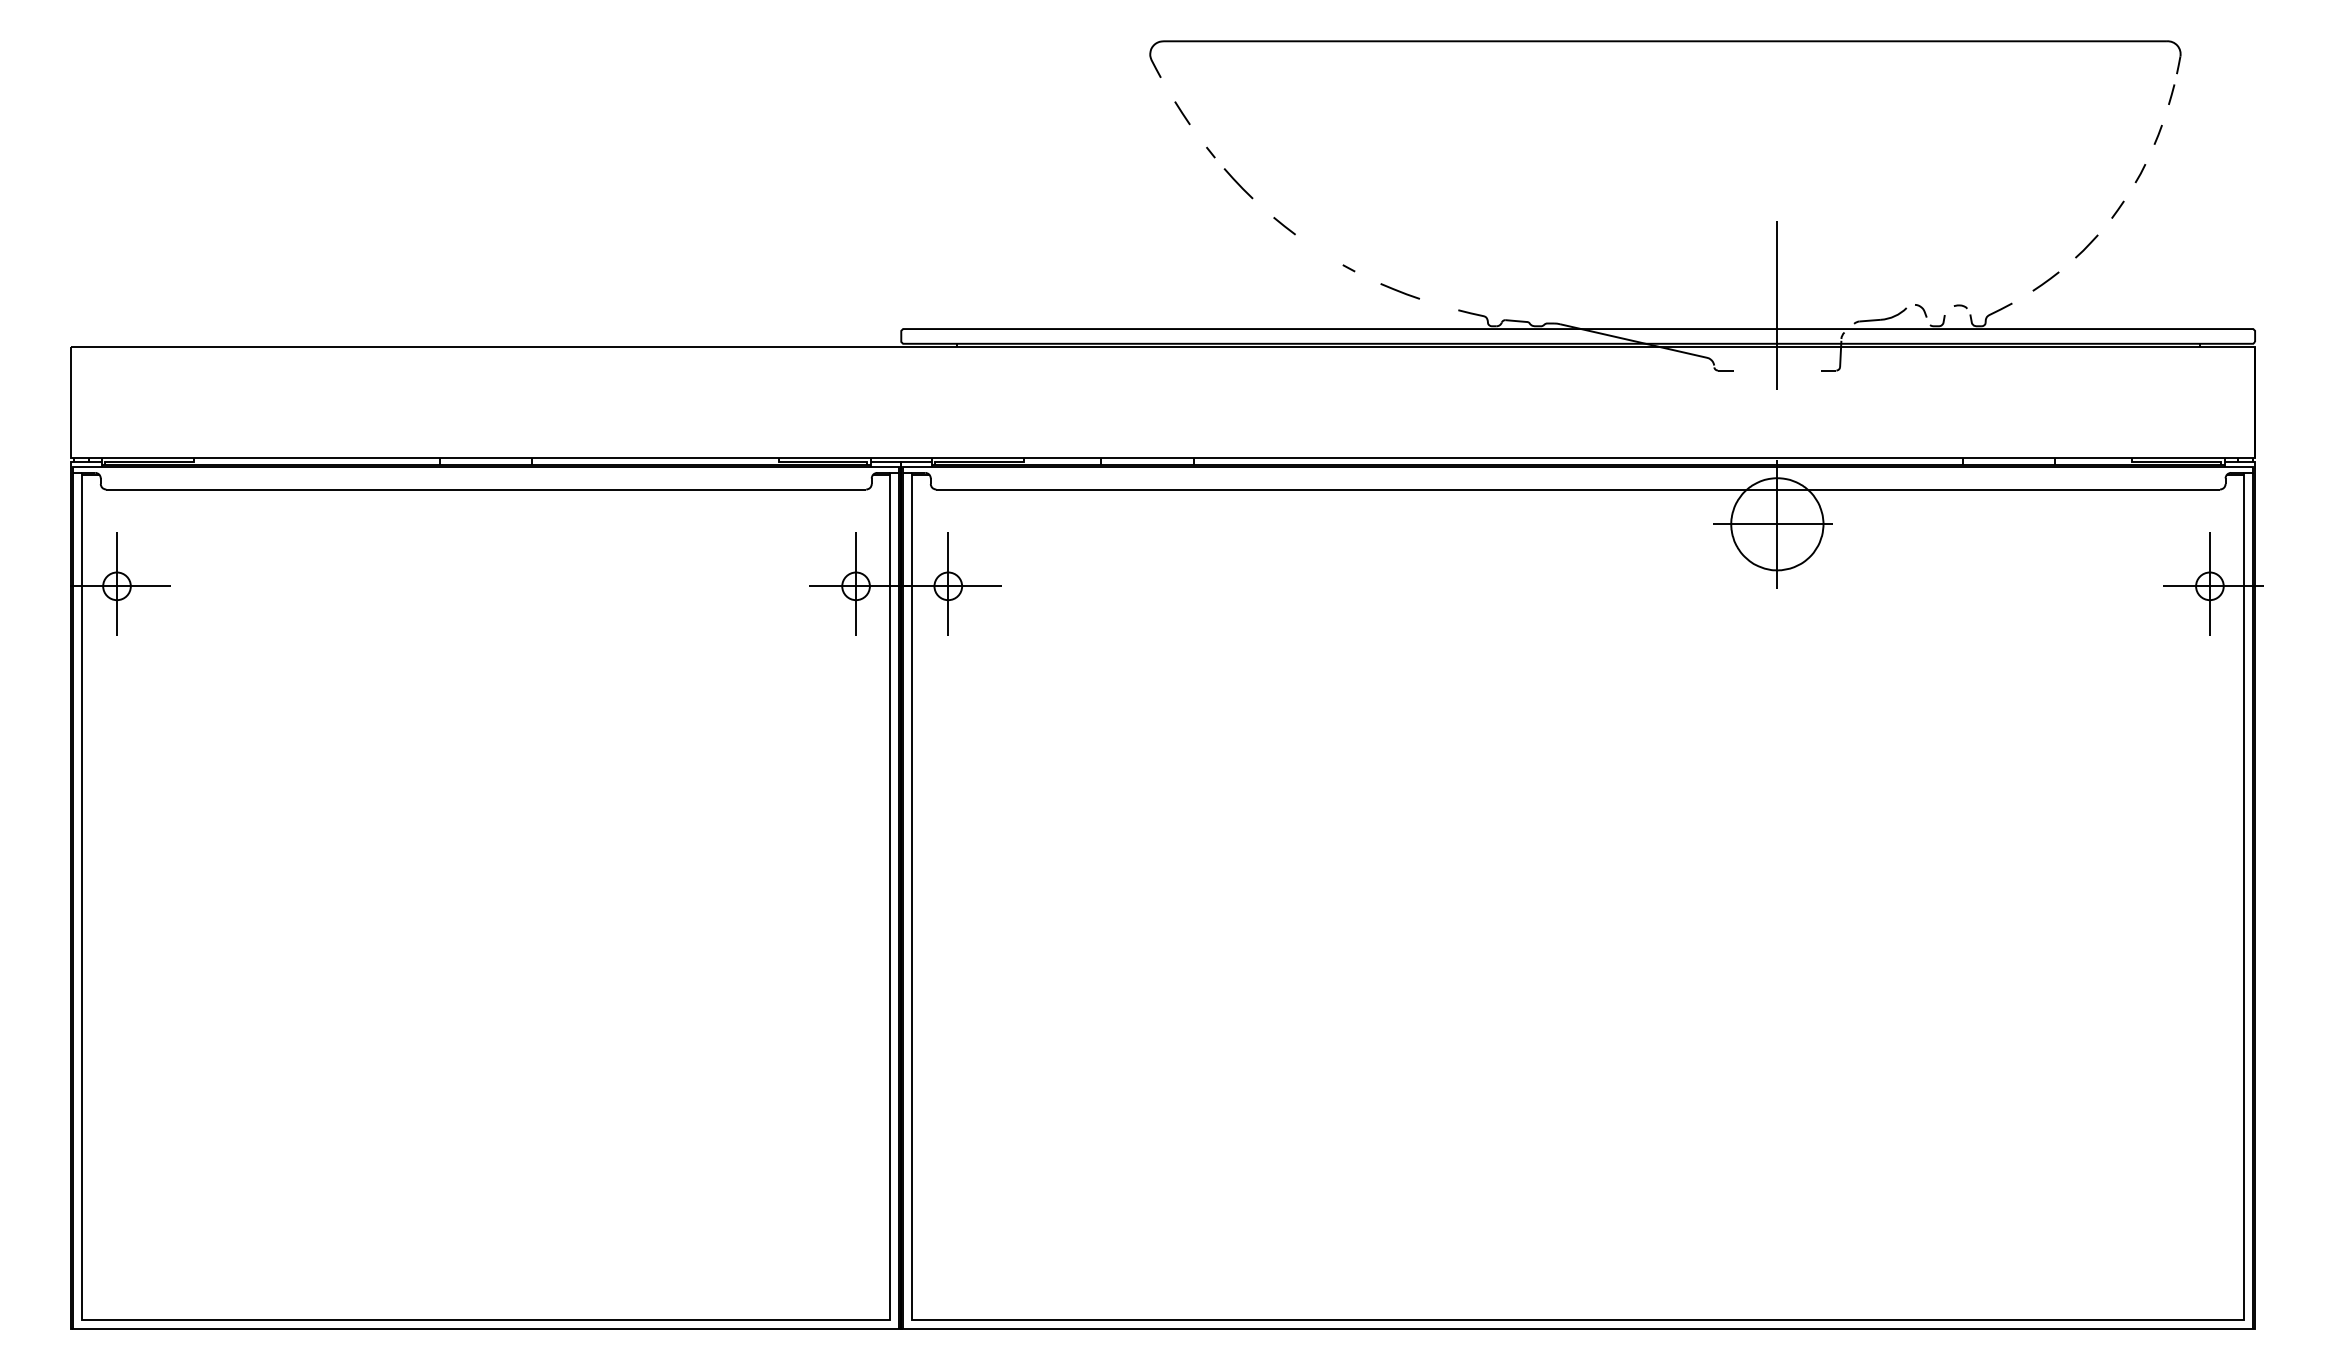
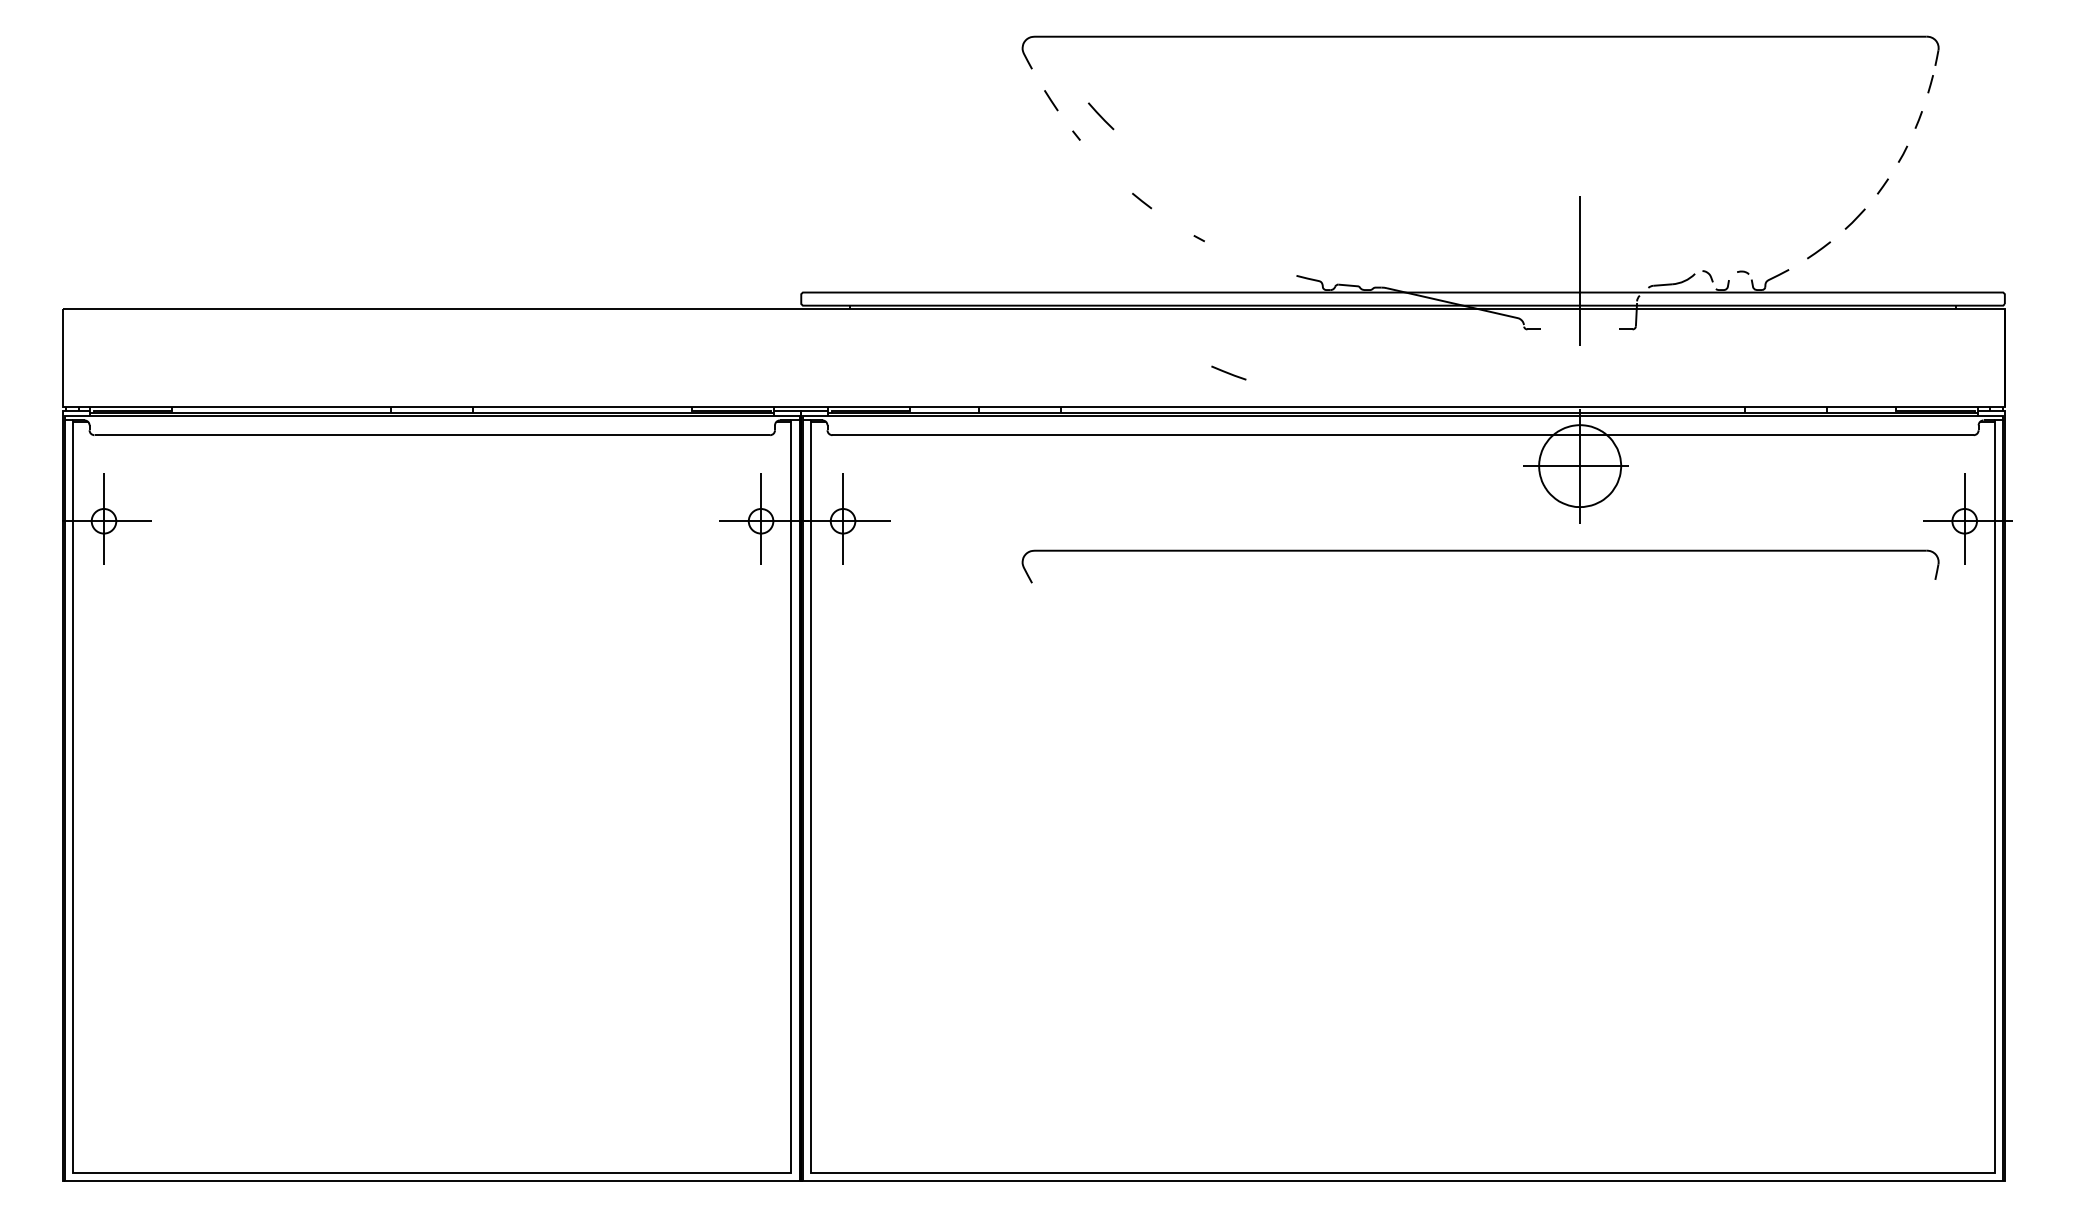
line: (1238, 183) -> (1101, 116), moved
line: (1399, 290) -> (1228, 372), moved
part: (1665, 620) -> (1480, 551), added

